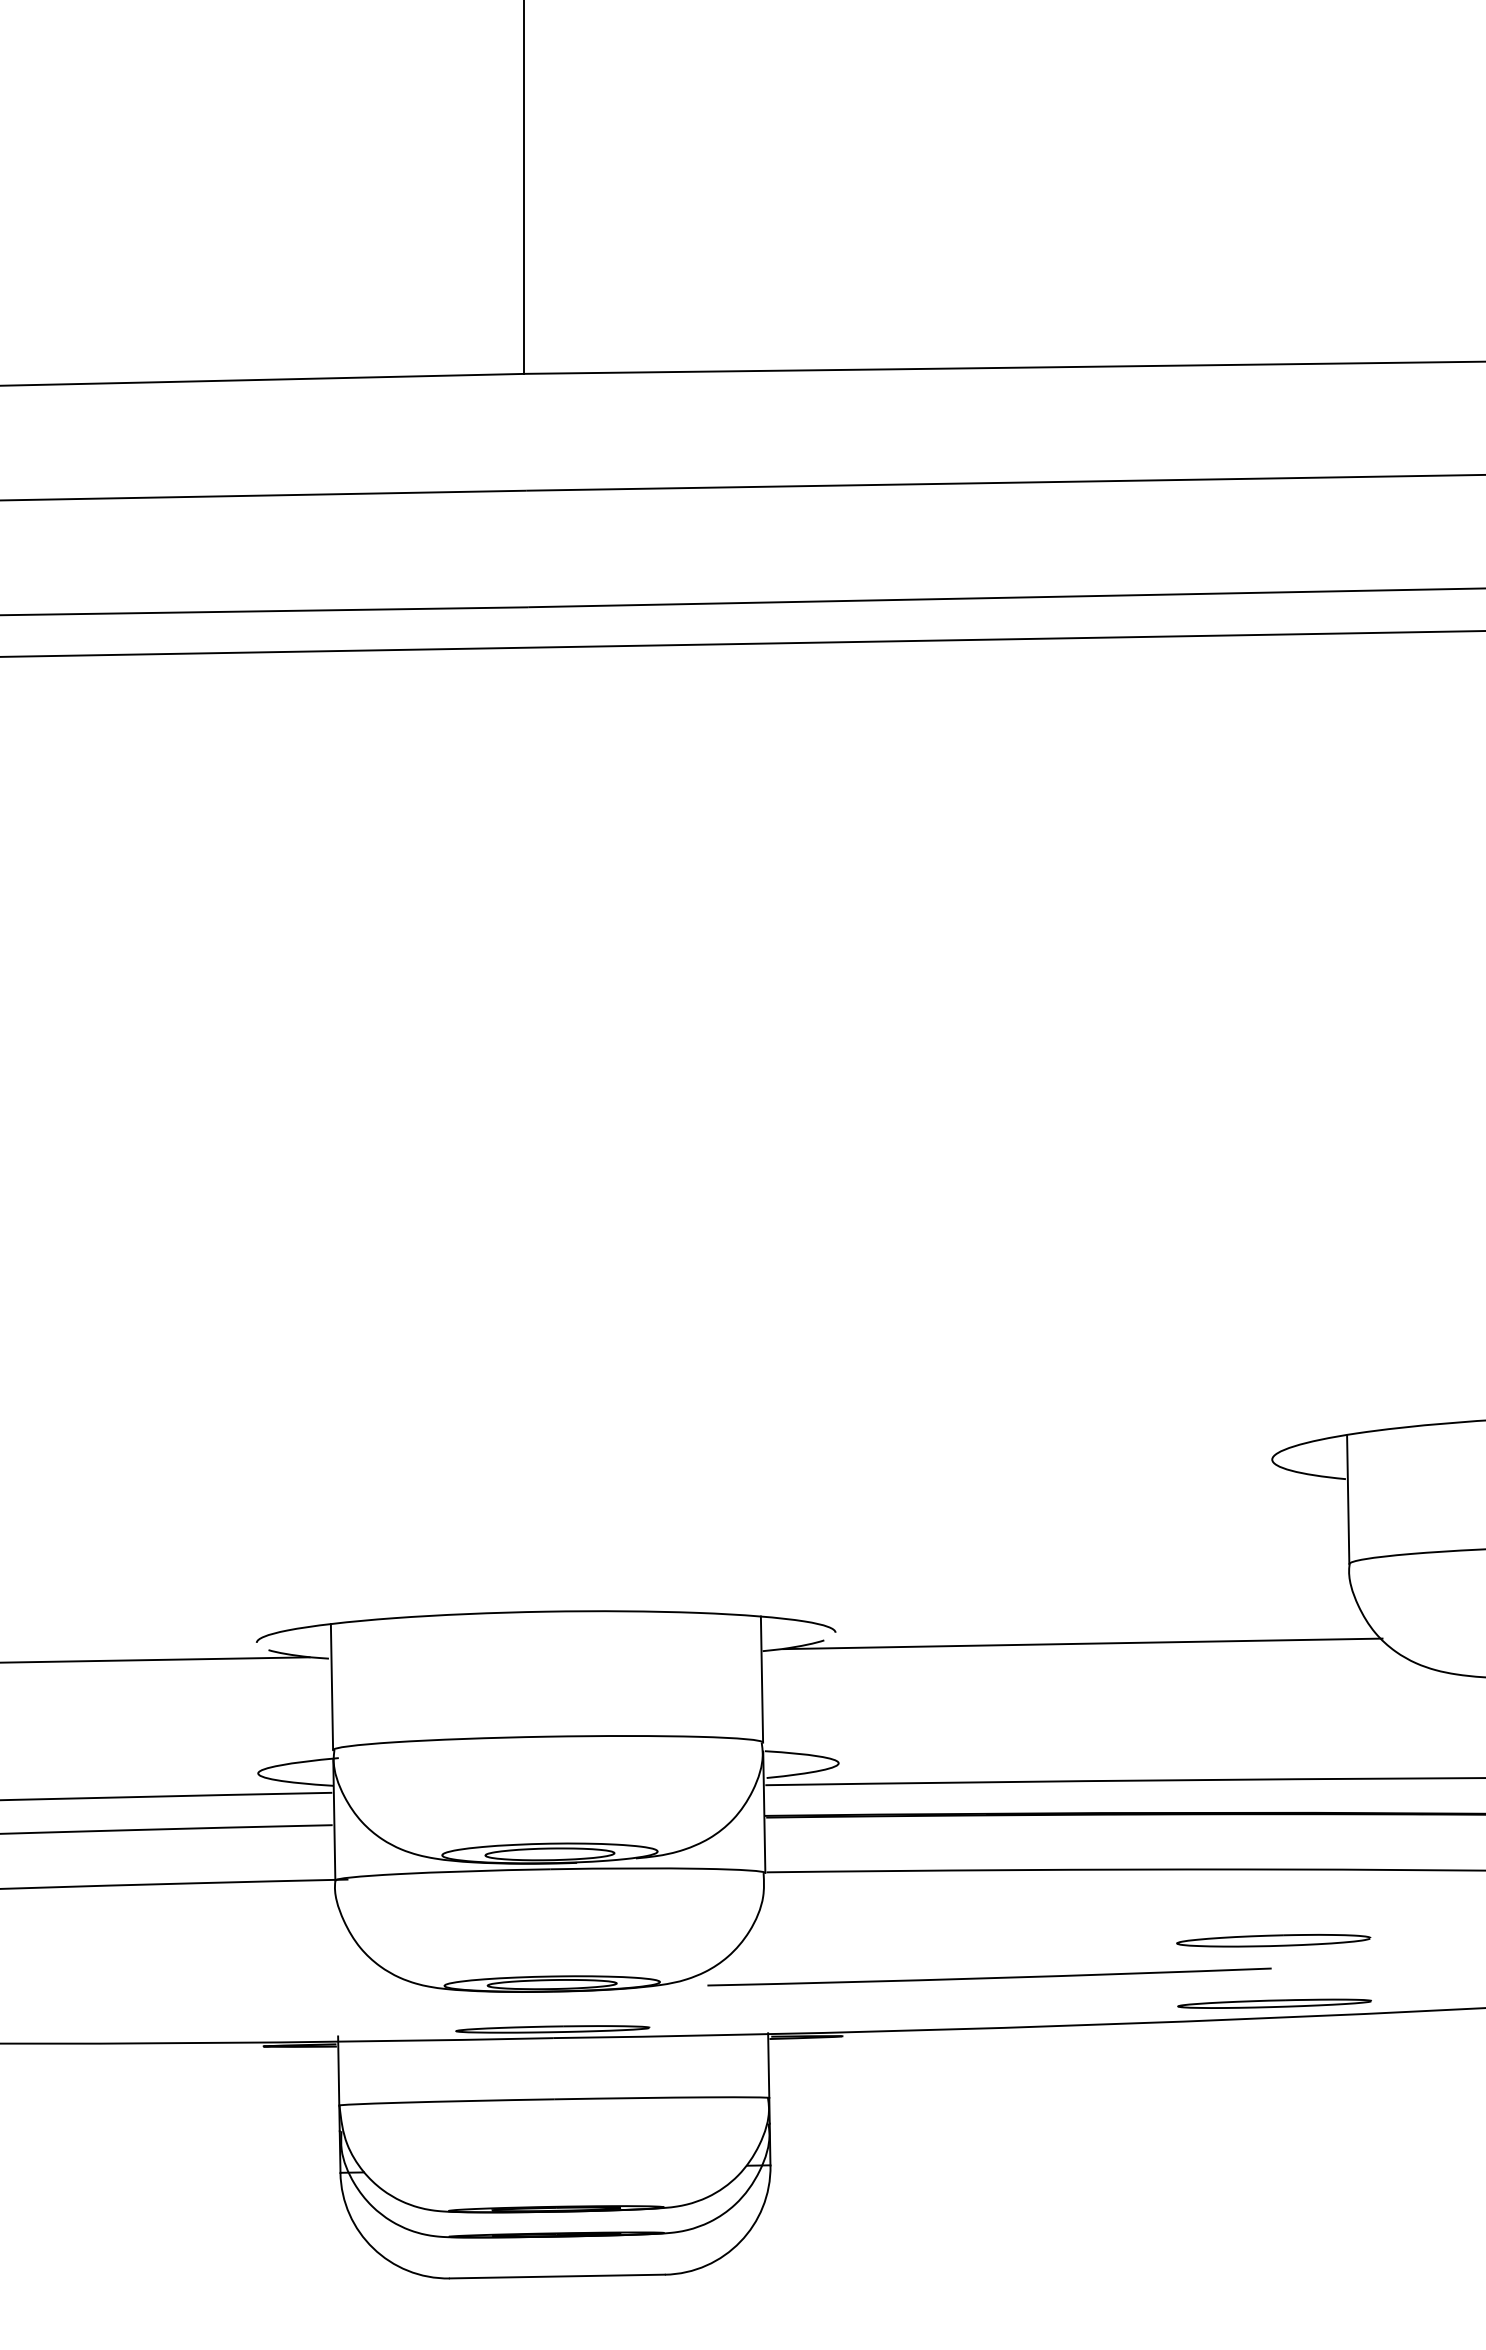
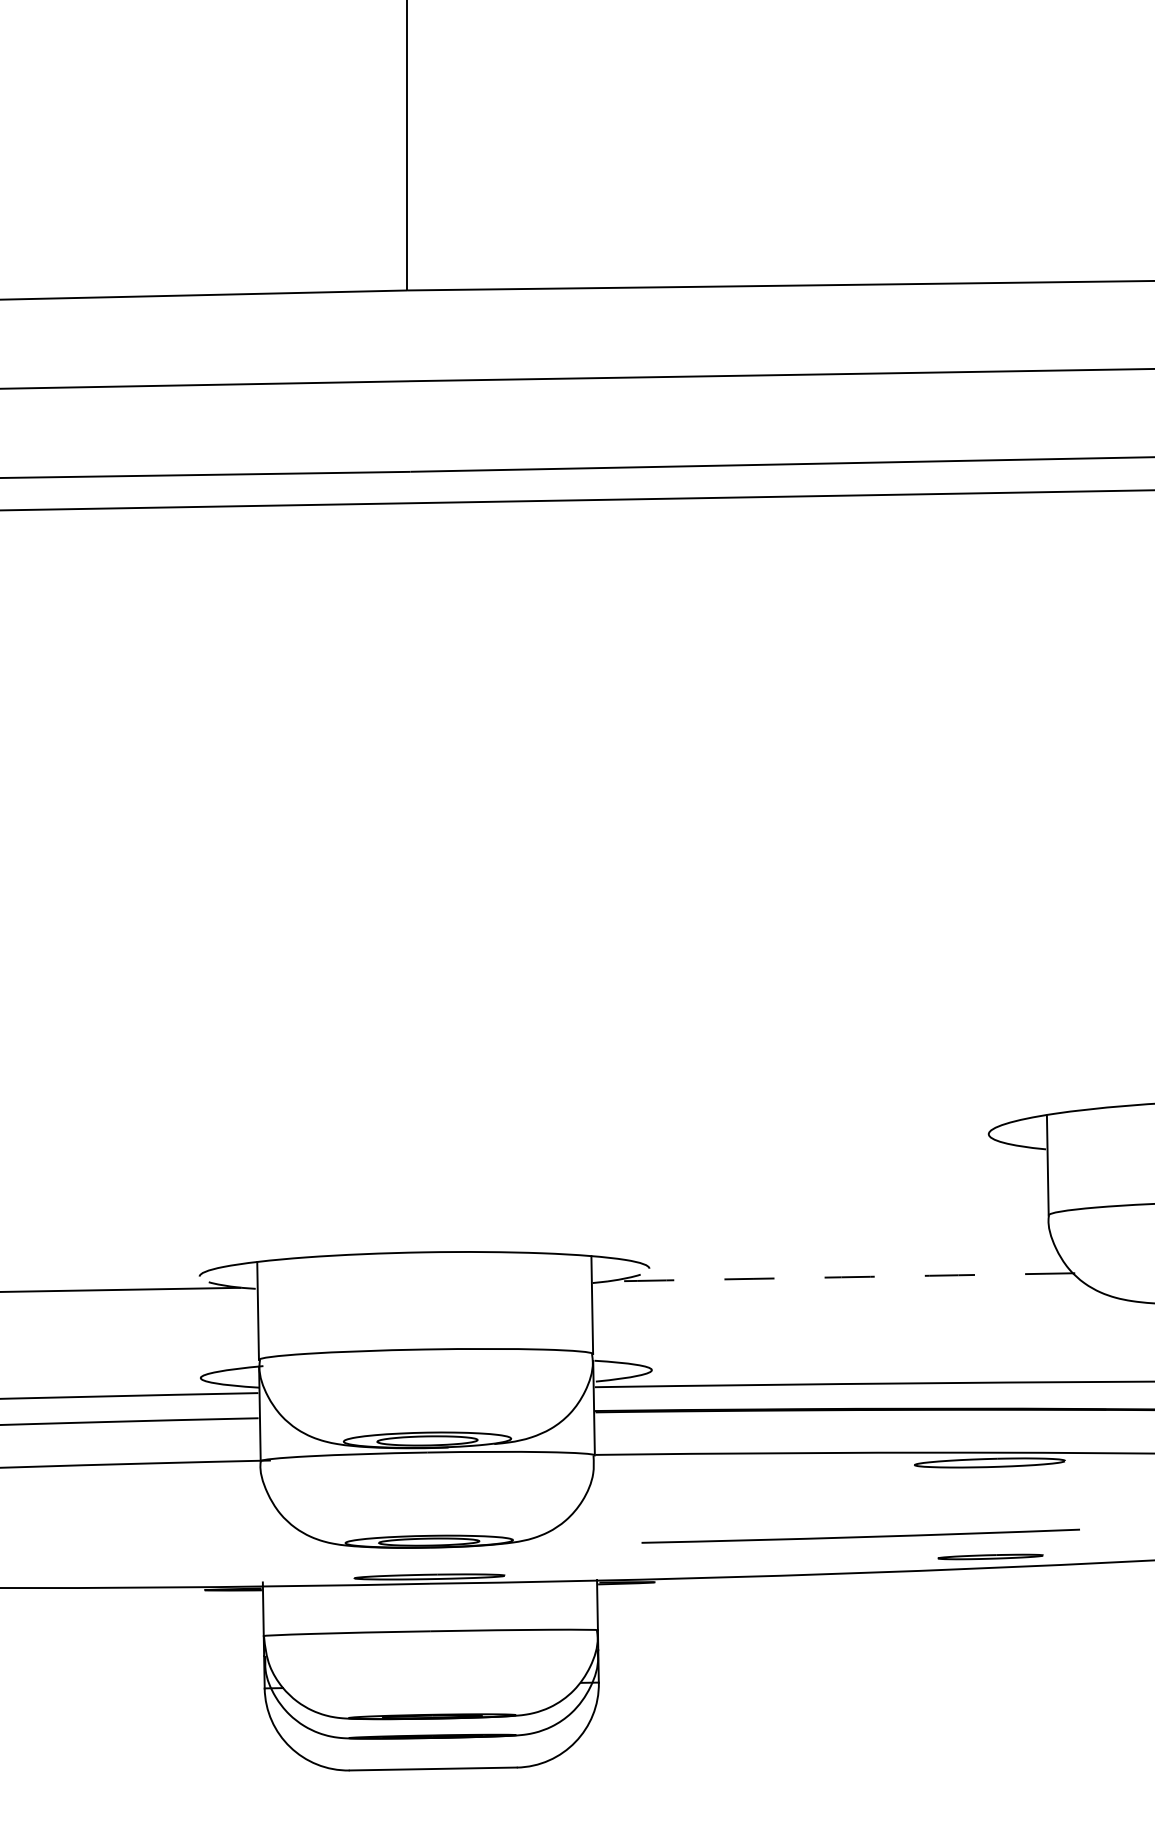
arc: (1082, 1643) -> (841, 1277), solid -> dashed
part: (1273, 1940) -> (989, 1462), moved
arc: (989, 1977) -> (860, 1536), moved
part: (1274, 2003) -> (990, 1556), size x0.7

